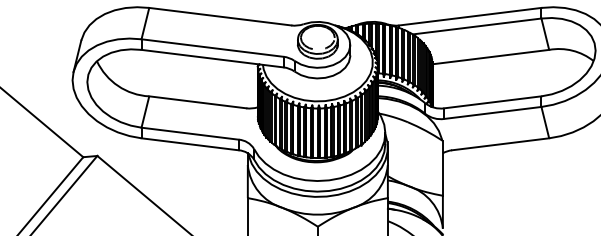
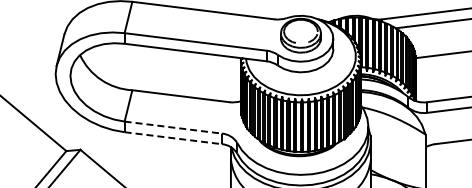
line: (190, 133) -> (173, 127), solid -> dashed
line: (190, 144) -> (173, 138), solid -> dashed

